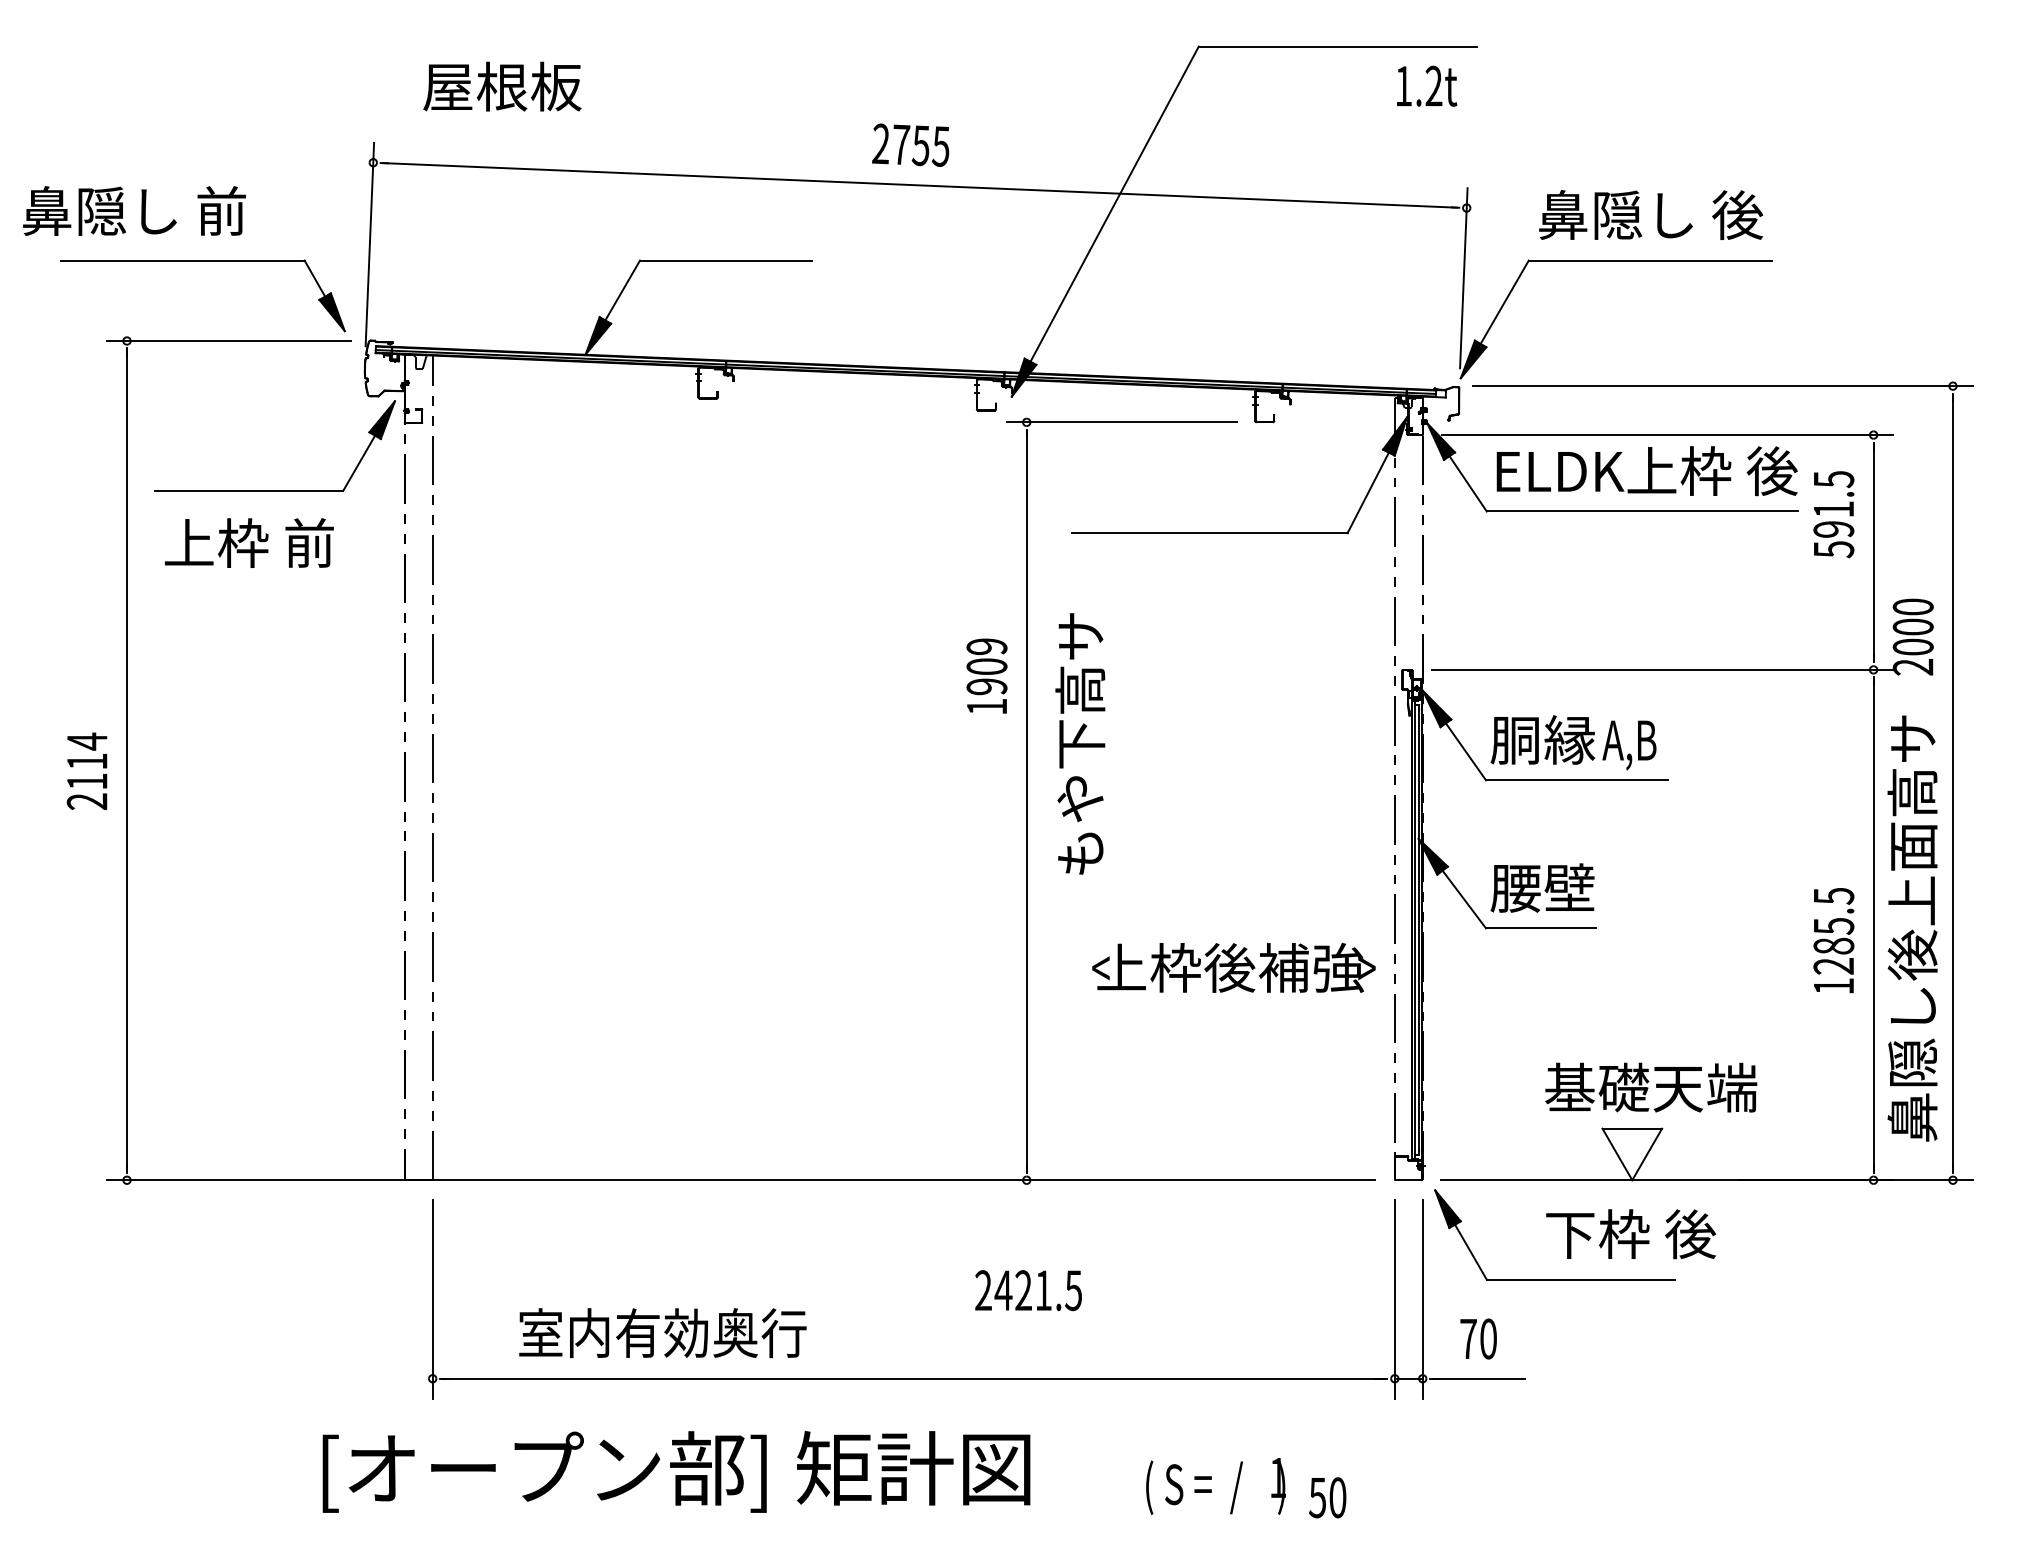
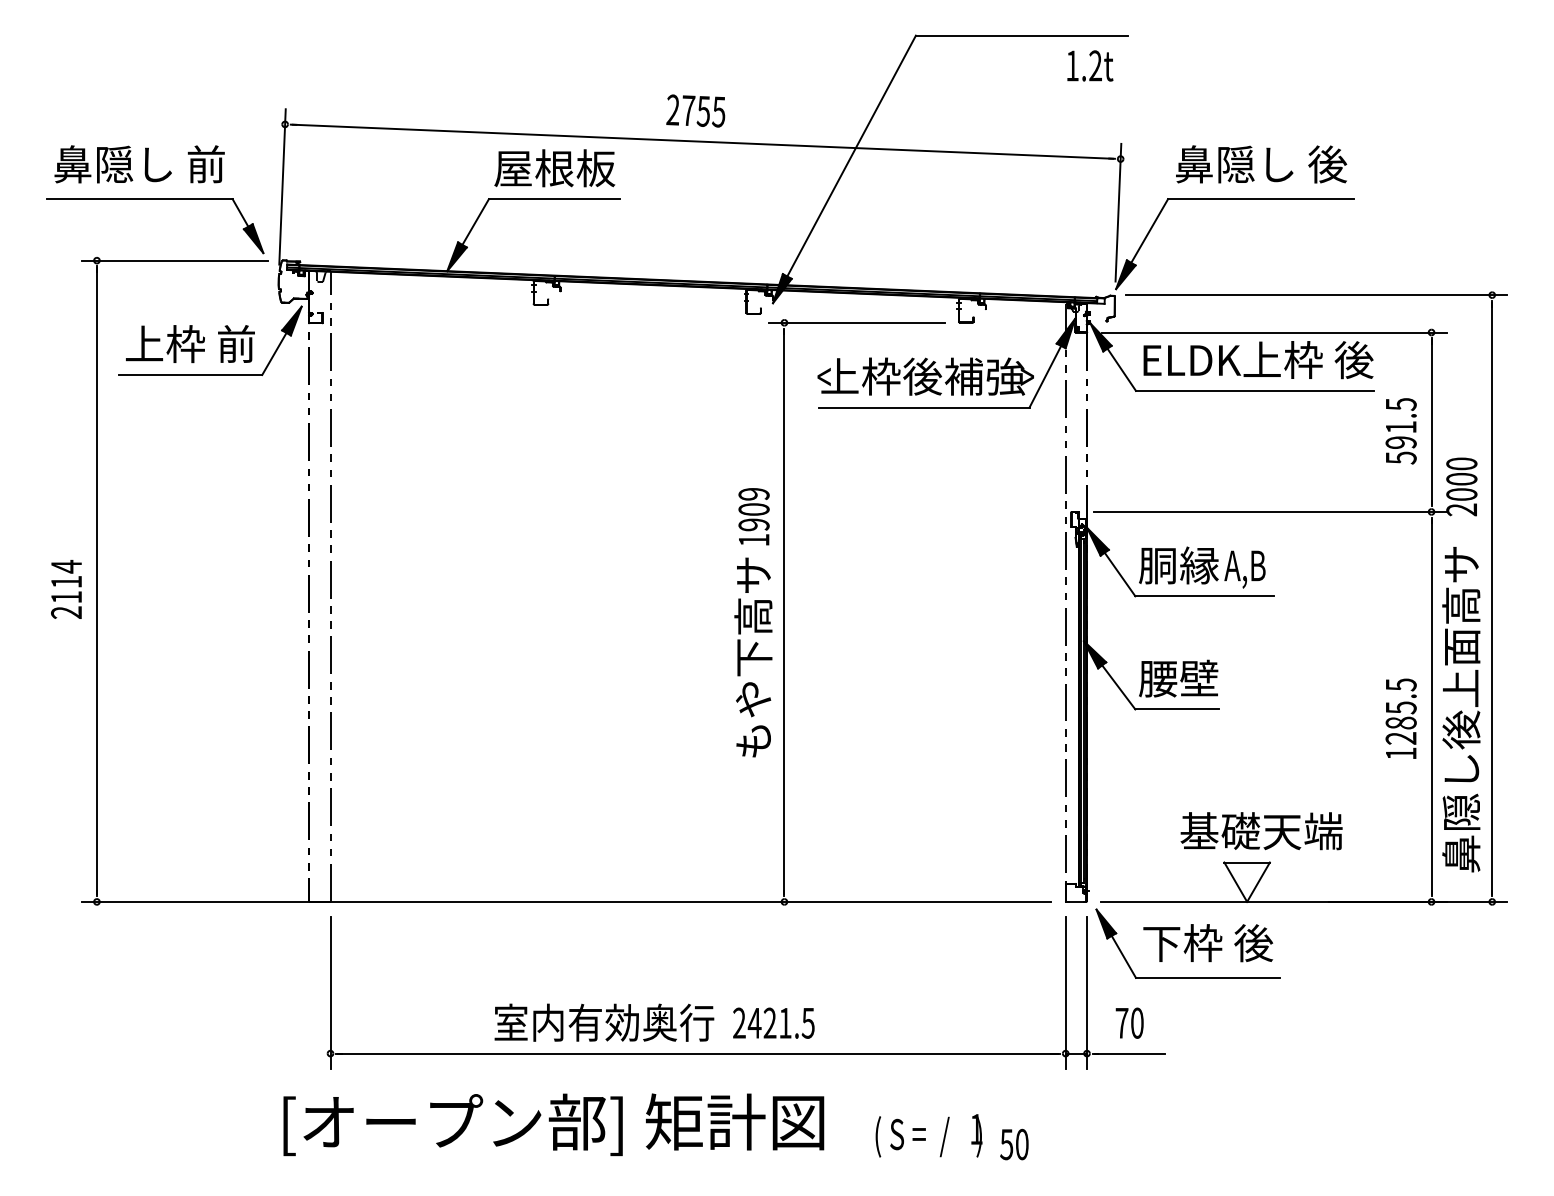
text: (502, 86) -> (554, 168), moved
text: (134, 211) -> (139, 164), moved
text: (1832, 514) -> (1400, 431), moved
text: (249, 543) -> (190, 344), moved
text: (1080, 743) -> (753, 657), moved
text: (1233, 967) -> (925, 376), moved
text: (1631, 1234) -> (1208, 943), moved
text: (1028, 1289) -> (773, 1022), moved
text: (662, 1332) -> (604, 1022), moved
text: (676, 1471) -> (553, 1124), moved

